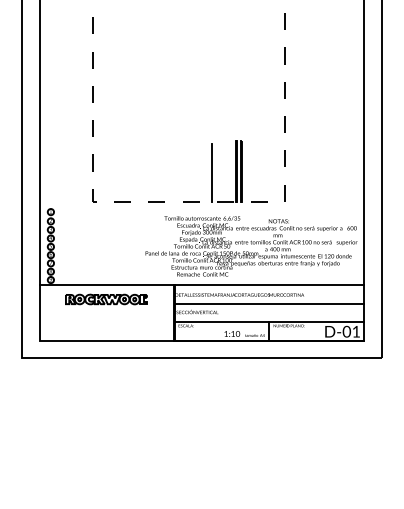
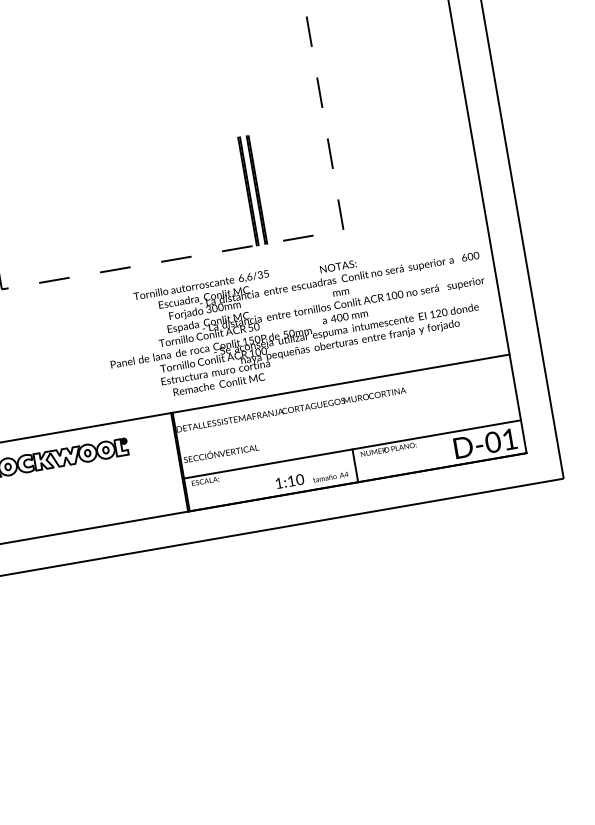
line: (211, 173) -> (203, 202), removed
line: (269, 303) -> (346, 415), removed

